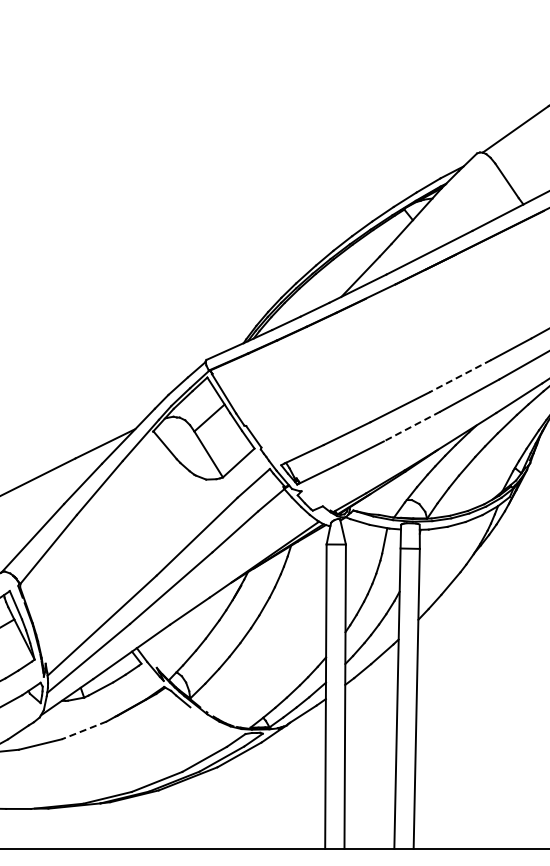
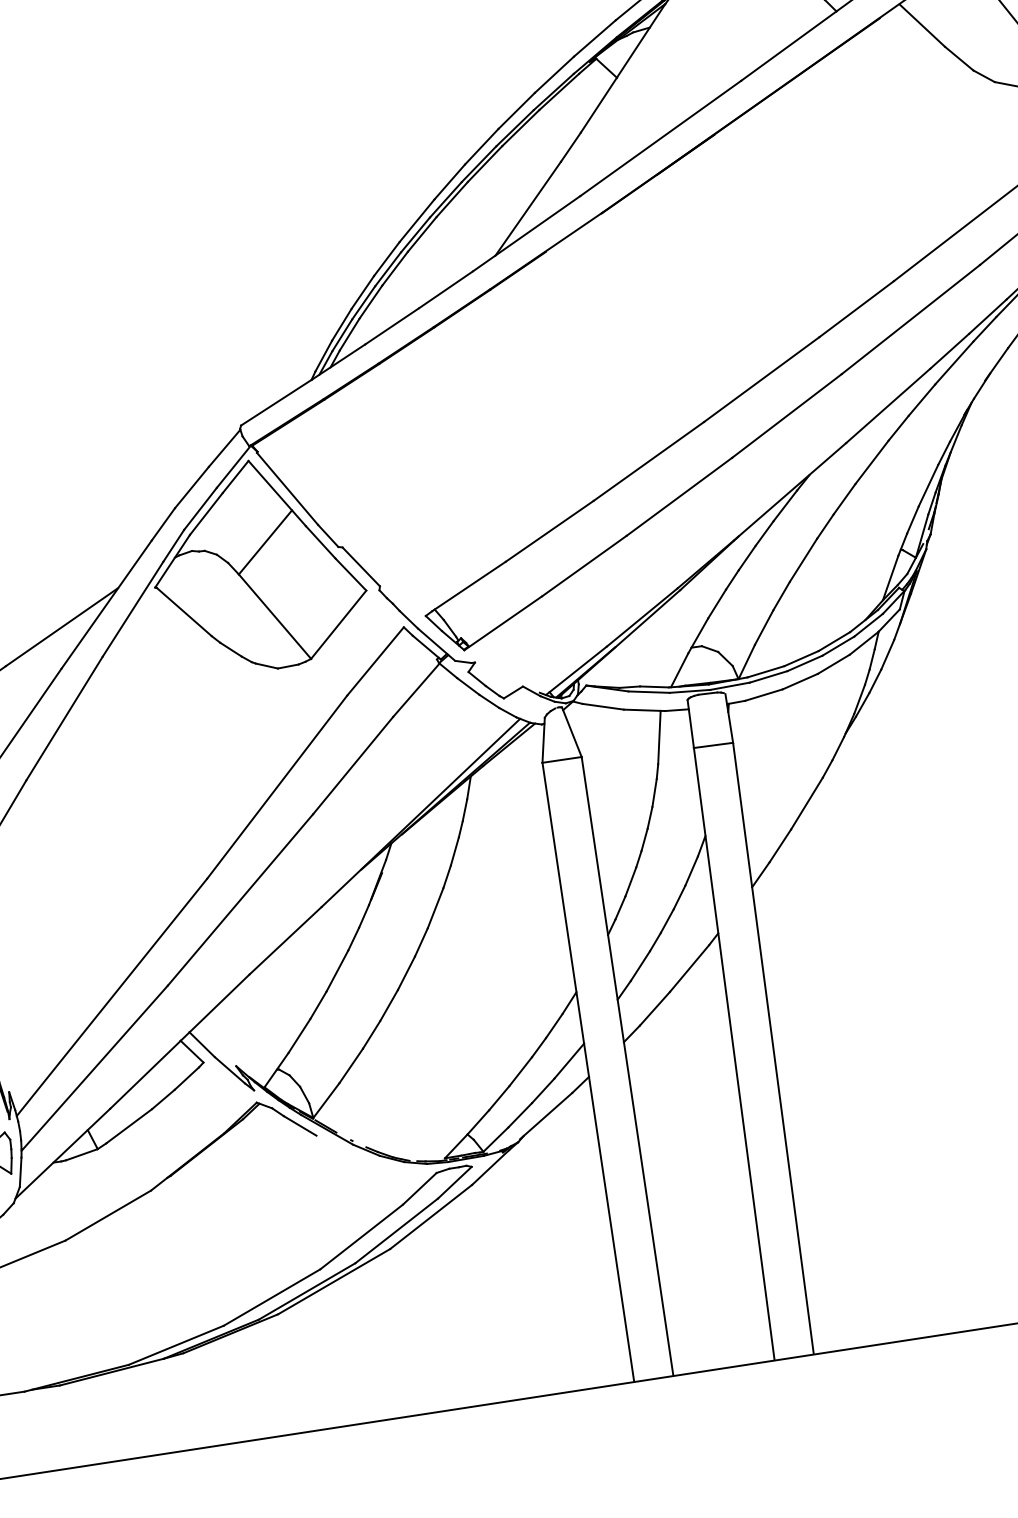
line: (460, 376) -> (762, 380), dashed -> solid
line: (412, 426) -> (680, 496), dashed -> solid
line: (83, 730) -> (106, 1216), dashed -> solid

